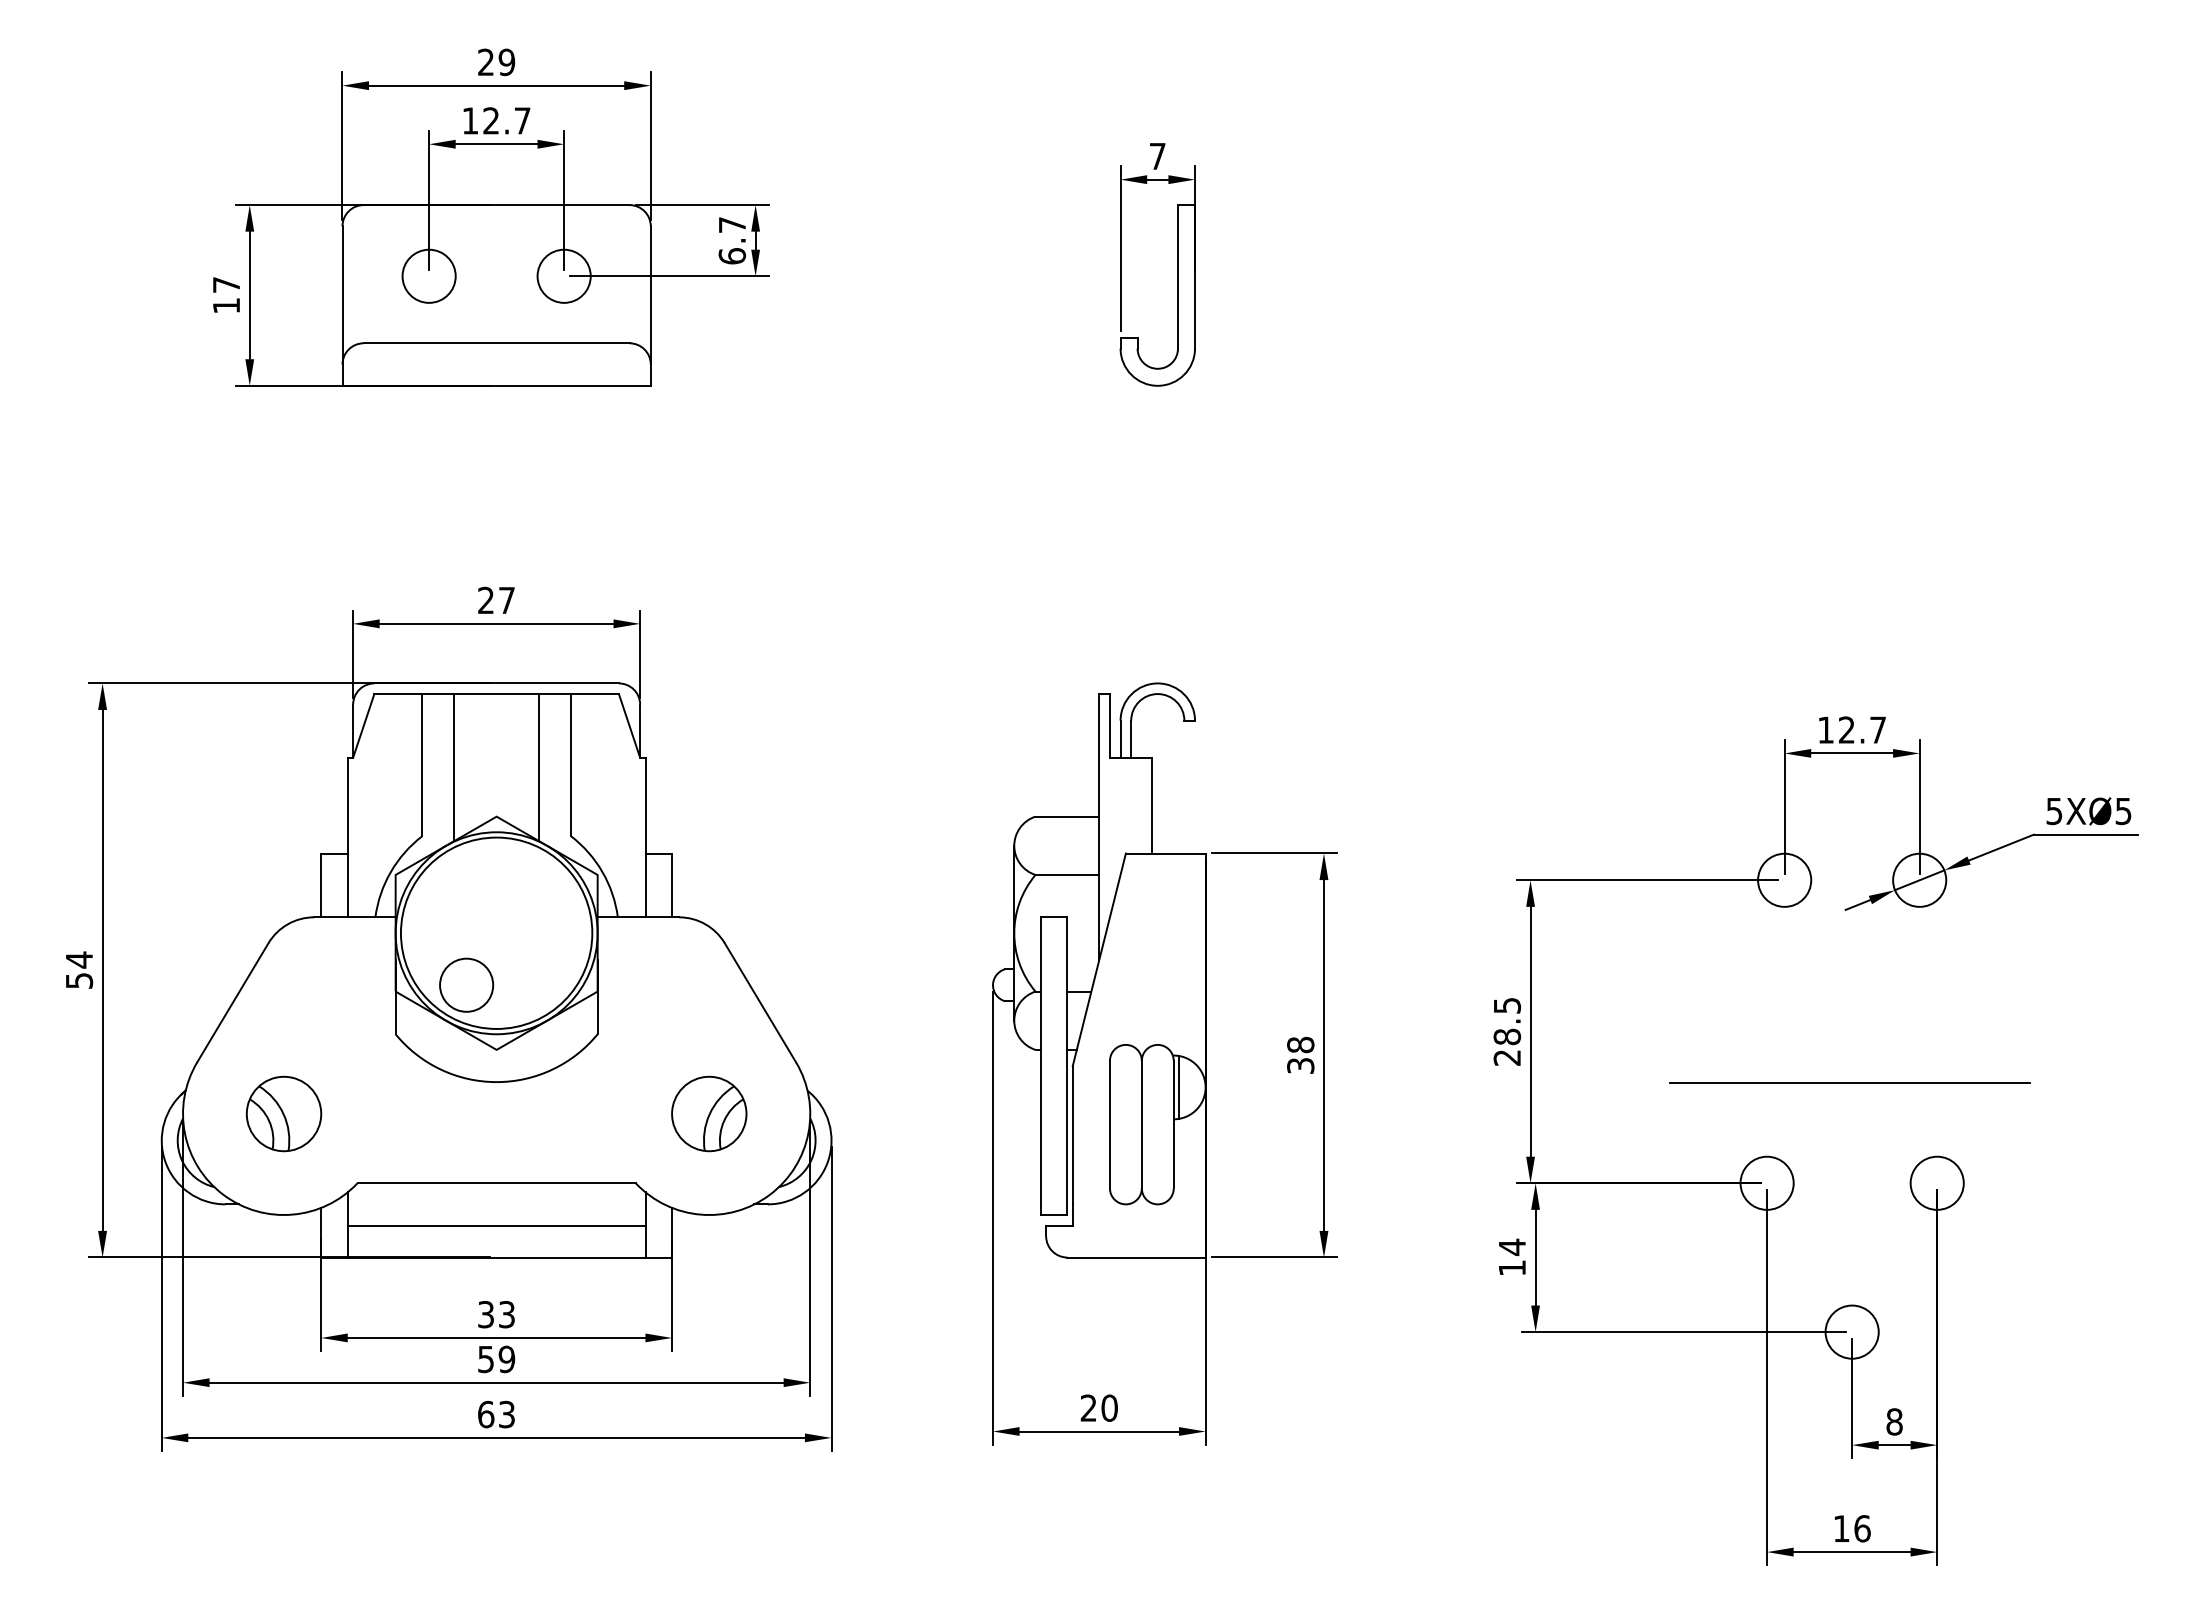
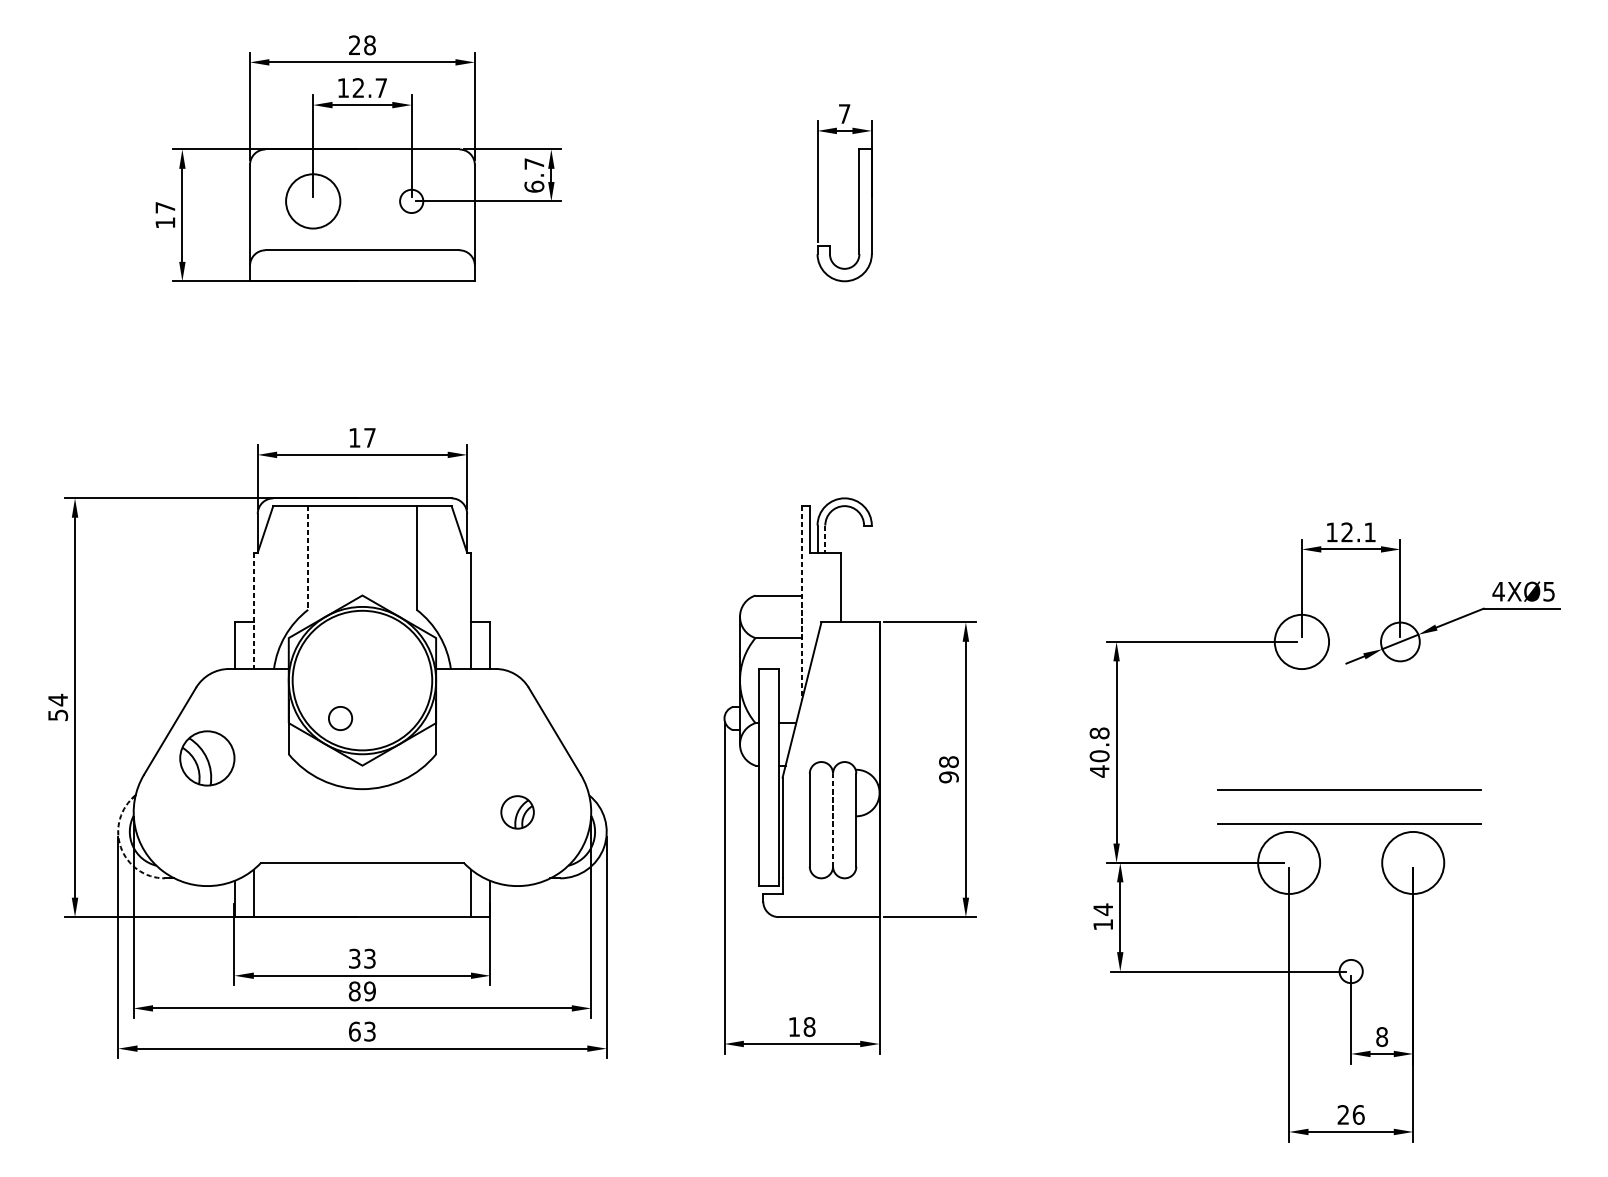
text: (506, 62) -> (369, 45), 29 -> 28
circle: (428, 275) -> (312, 200), size x1.4
circle: (563, 275) -> (411, 200), size x0.6
text: (485, 599) -> (354, 437), 27 -> 17
text: (1877, 729) -> (1369, 531), 12.7 -> 12.1
line: (1131, 739) -> (825, 539), solid -> dashed
line: (422, 765) -> (308, 558), solid -> dashed
line: (454, 767) -> (331, 559), removed
line: (539, 767) -> (393, 559), removed
text: (2054, 811) -> (1498, 591), 5XØ5 -> 4XØ5
line: (1099, 826) -> (802, 602), solid -> dashed
line: (347, 837) -> (253, 610), solid -> dashed
circle: (1784, 879) -> (1301, 641), size x1.4
circle: (466, 984) -> (340, 717), size x0.6
text: (1507, 1031) -> (1099, 752), 28.5 -> 40.8
text: (1300, 1065) -> (948, 777), 38 -> 98
line: (1179, 1086) -> (860, 792), removed
part: (283, 1113) -> (206, 758), moved
part: (709, 1113) -> (517, 812), size x0.6
line: (1141, 1124) -> (832, 820), solid -> dashed
line: (1849, 1129) -> (1349, 823), added
arc: (165, 1161) -> (120, 847), solid -> dashed
circle: (1766, 1182) -> (1288, 862), size x1.6
circle: (1936, 1182) -> (1412, 862), size x1.6
line: (496, 1225) -> (362, 893), removed
circle: (1851, 1331) -> (1350, 971), size x0.6
text: (486, 1359) -> (355, 991), 59 -> 89
text: (1098, 1407) -> (801, 1026), 20 -> 18
text: (1841, 1528) -> (1343, 1114), 16 -> 26

